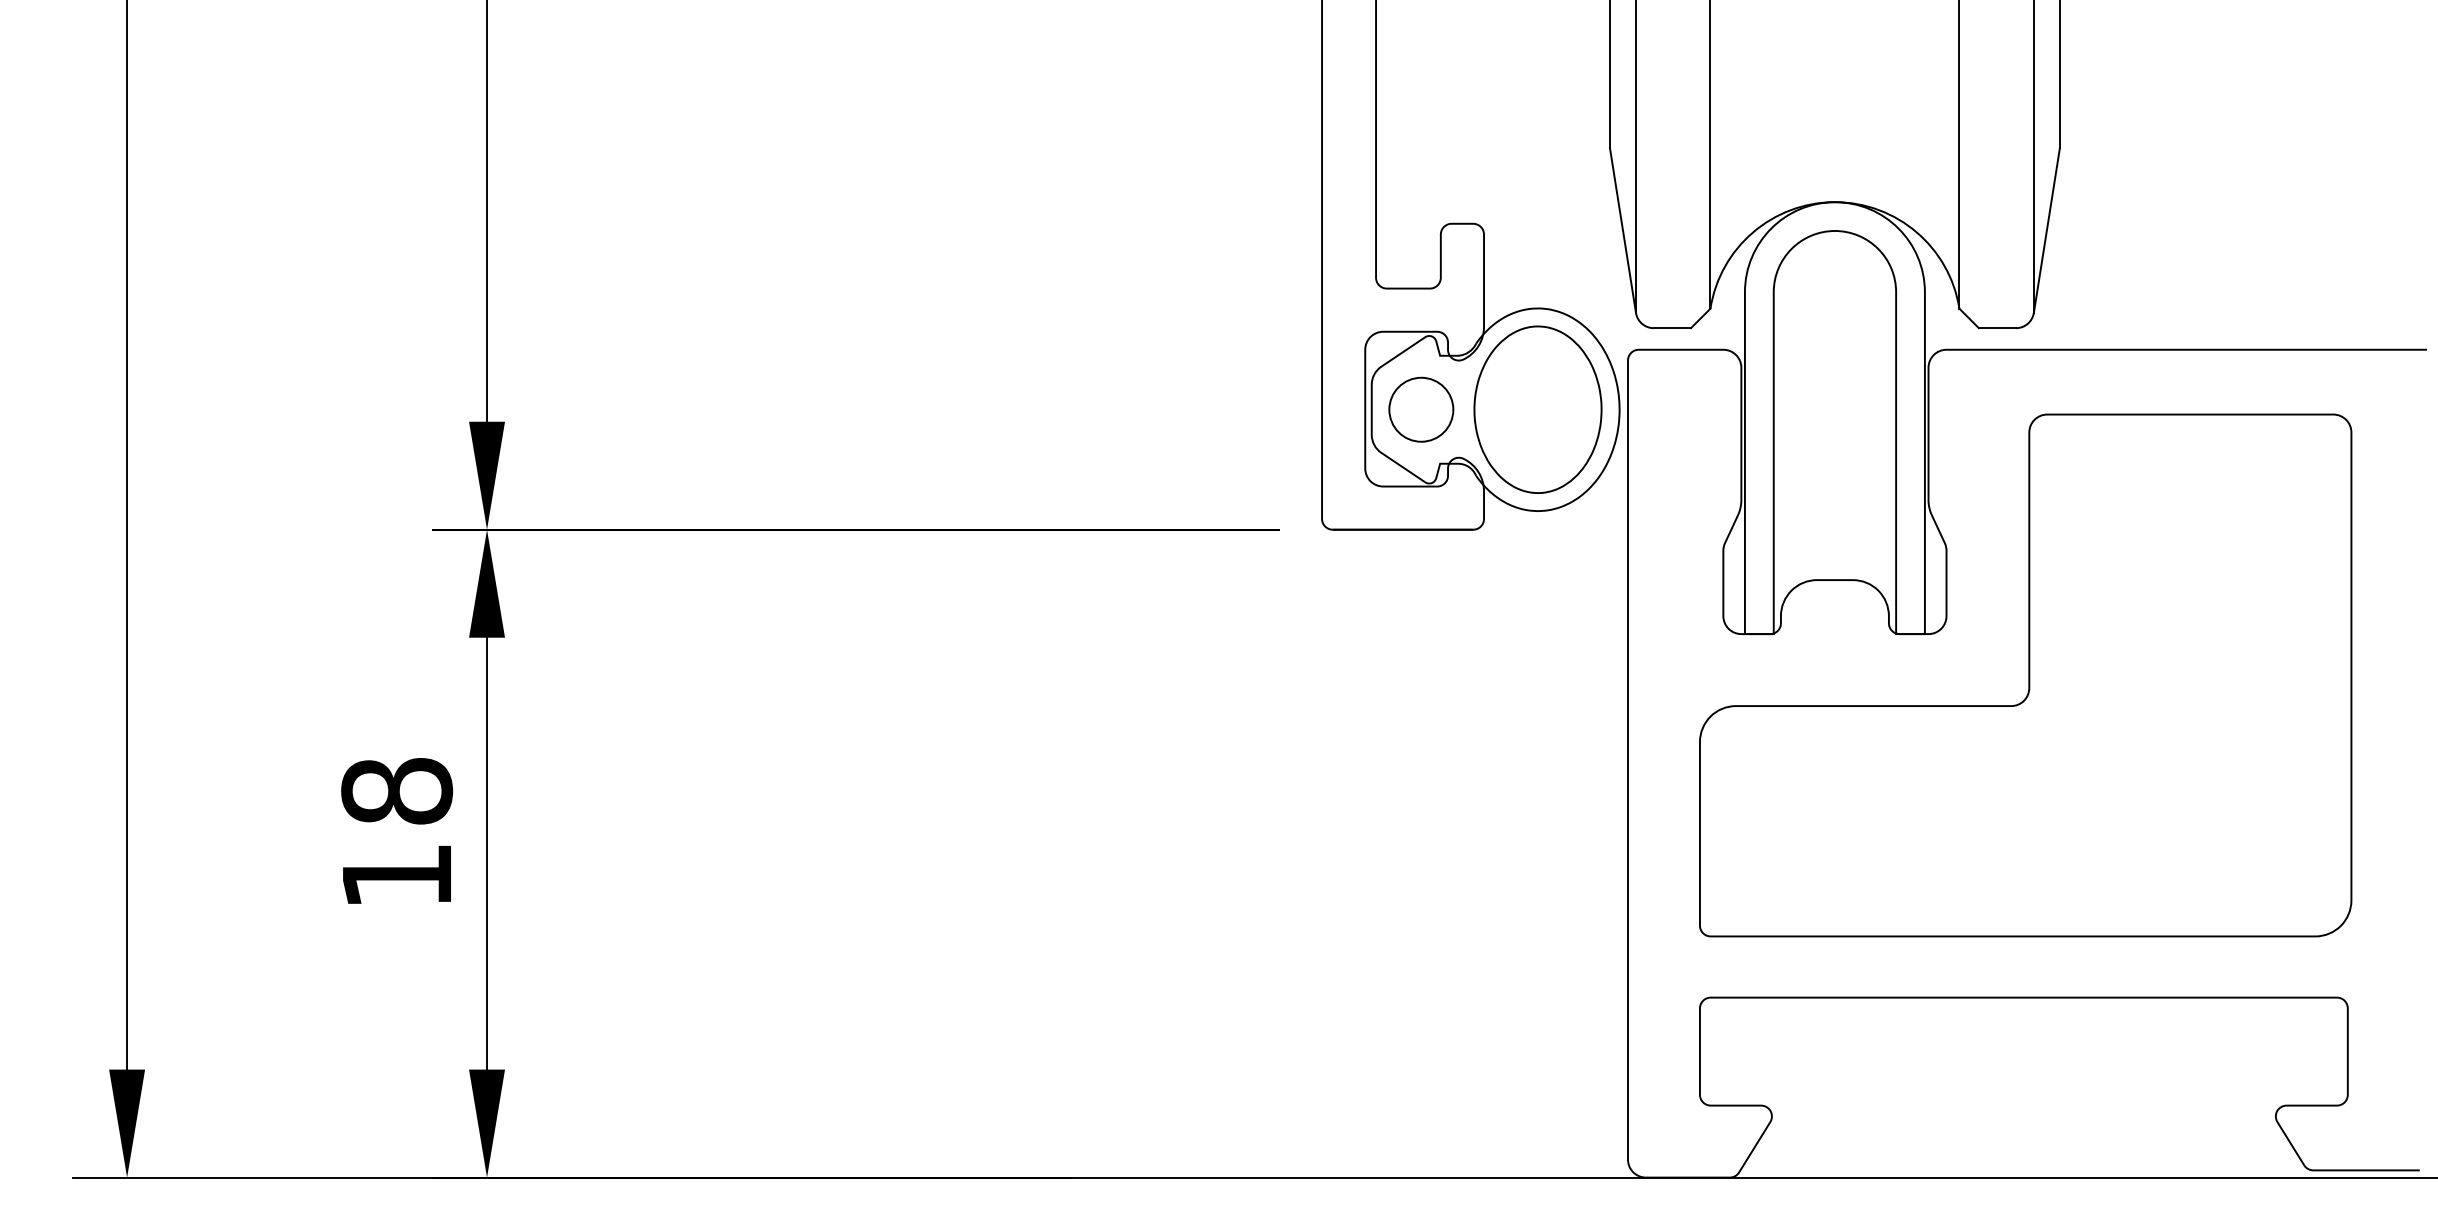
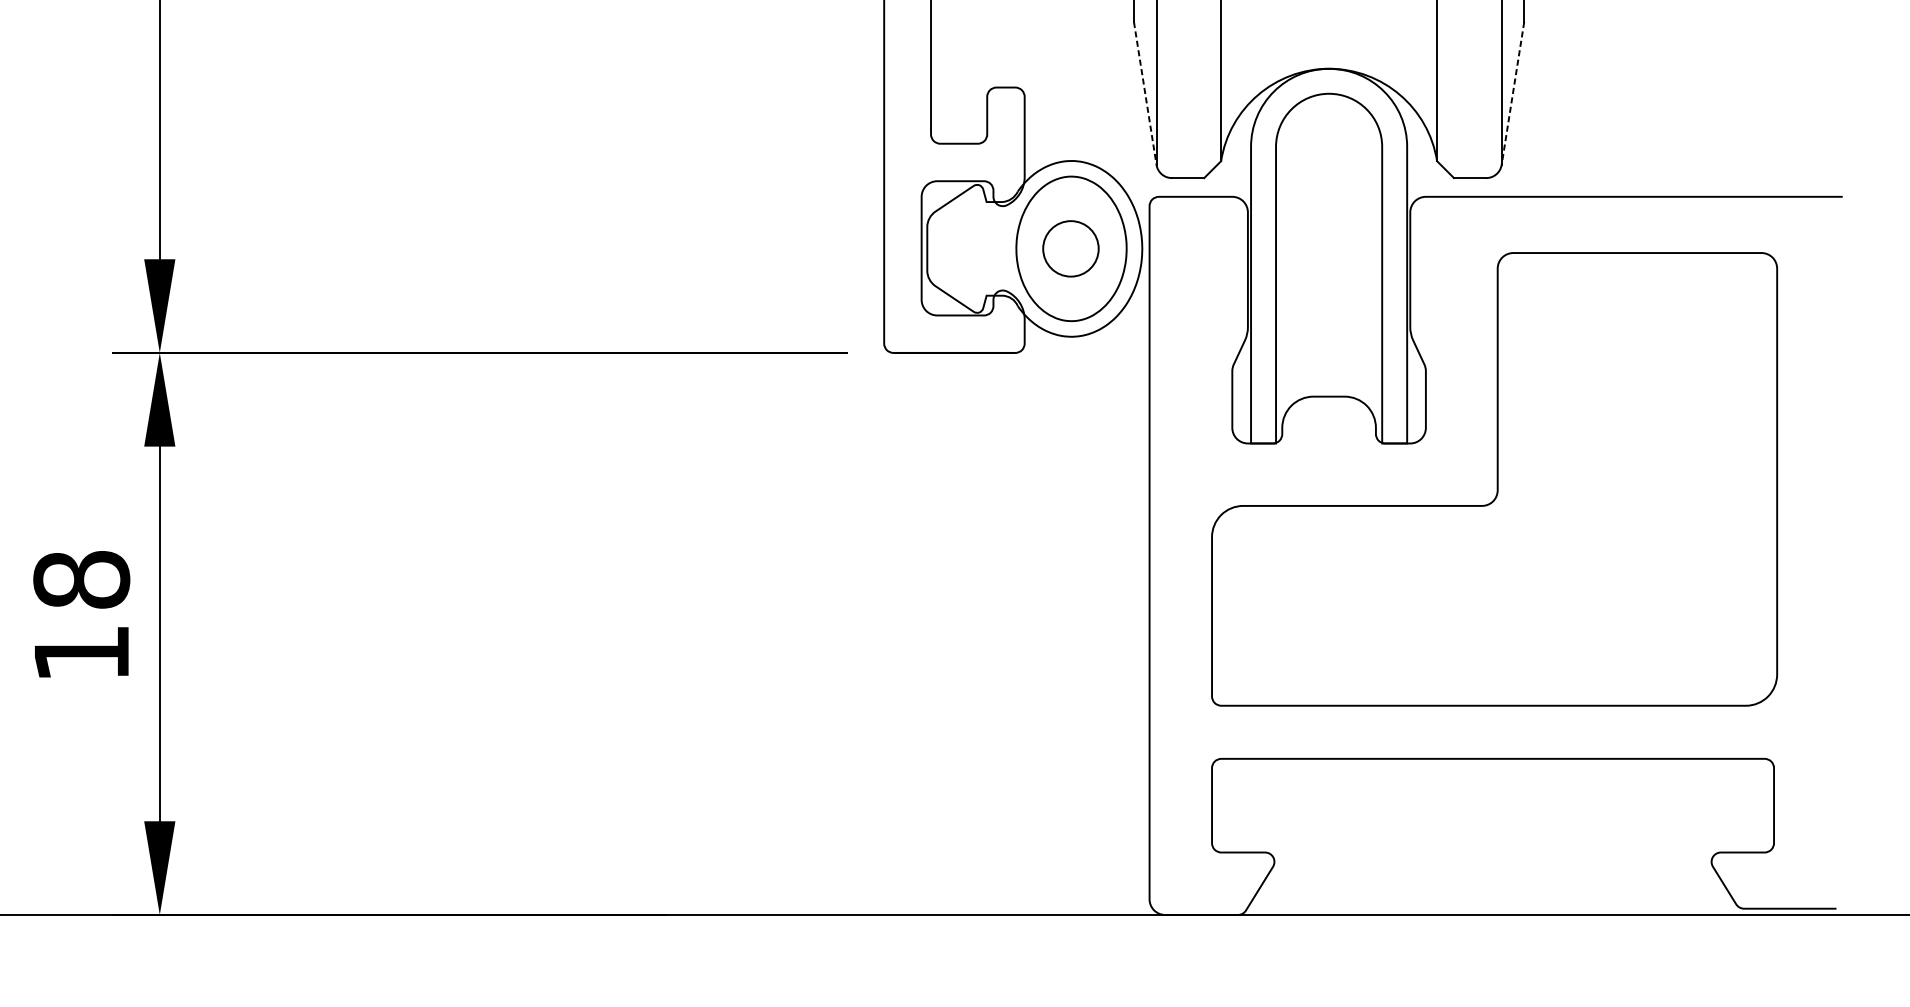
line: (1623, 231) -> (1145, 94), solid -> dashed
line: (2046, 231) -> (1512, 94), solid -> dashed
circle: (1421, 409) -> (1071, 248), moved

